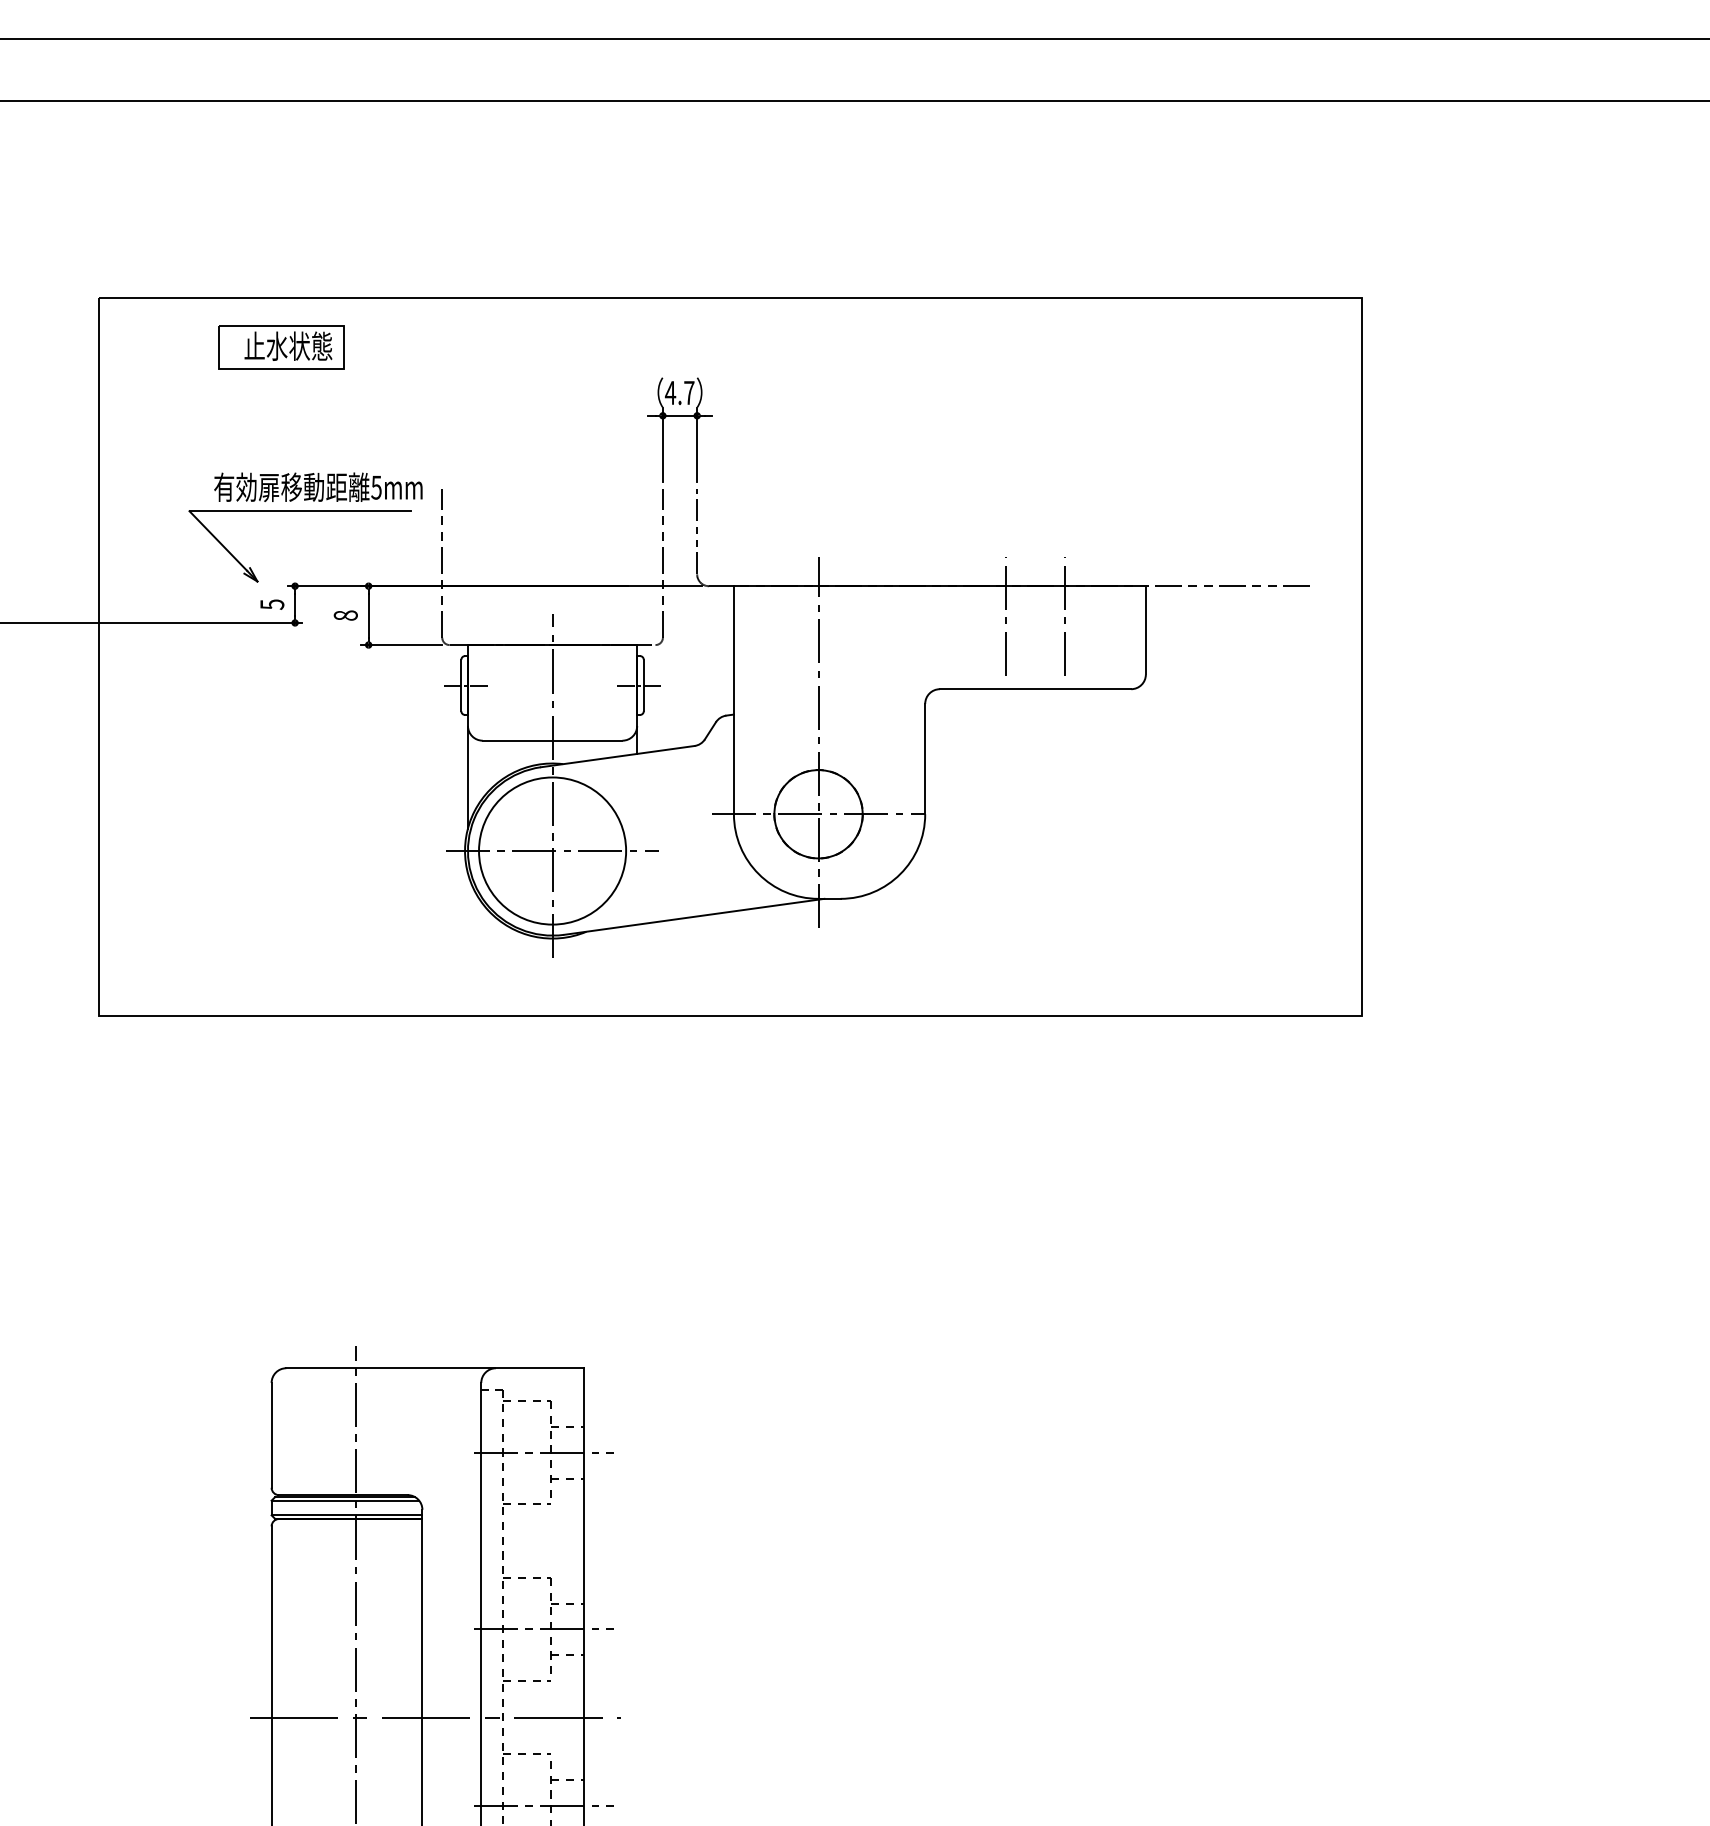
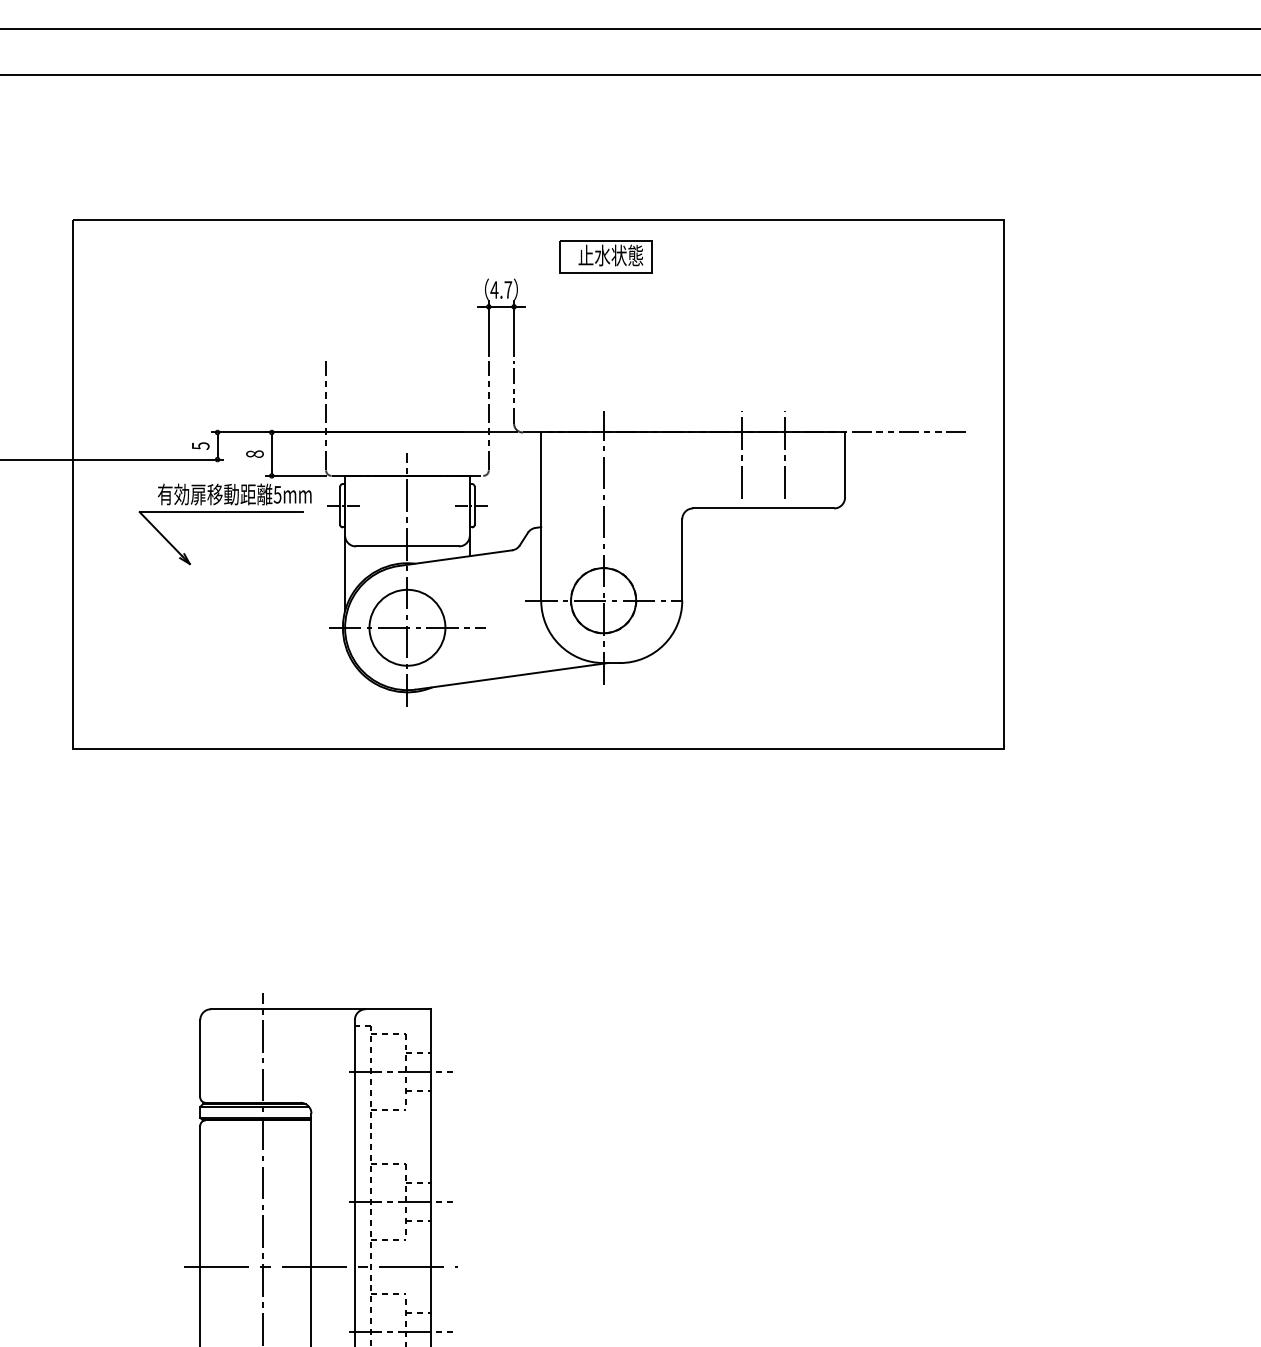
part: (281, 347) -> (605, 256), moved
part: (305, 511) -> (225, 512), moved
circle: (552, 850) -> (407, 627), size x0.7

